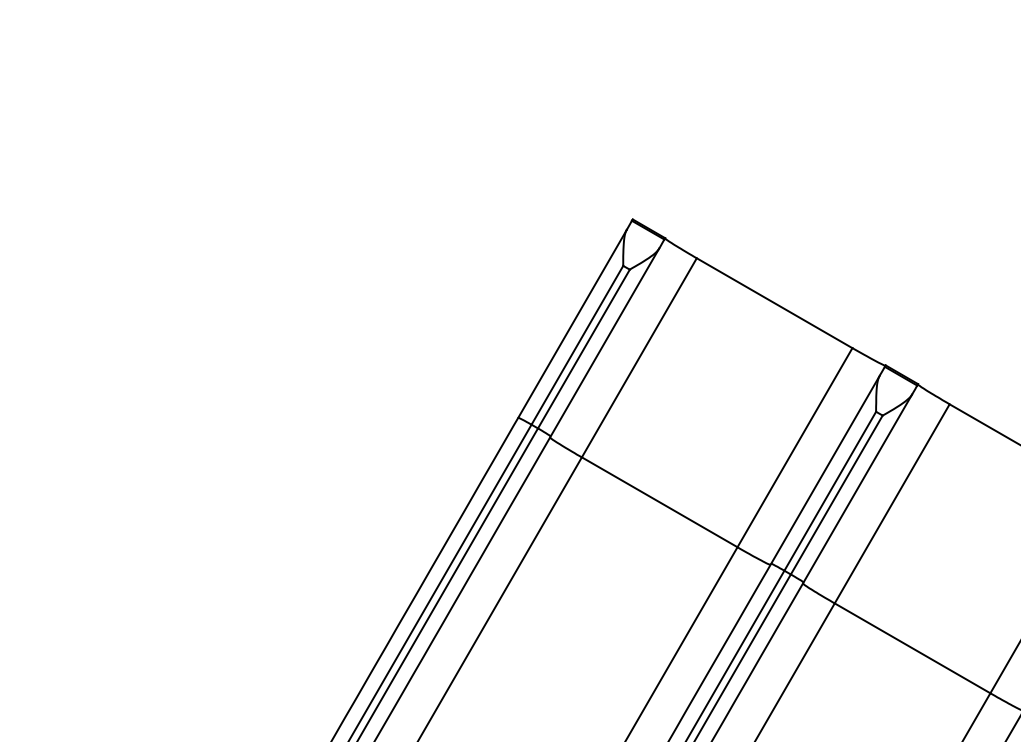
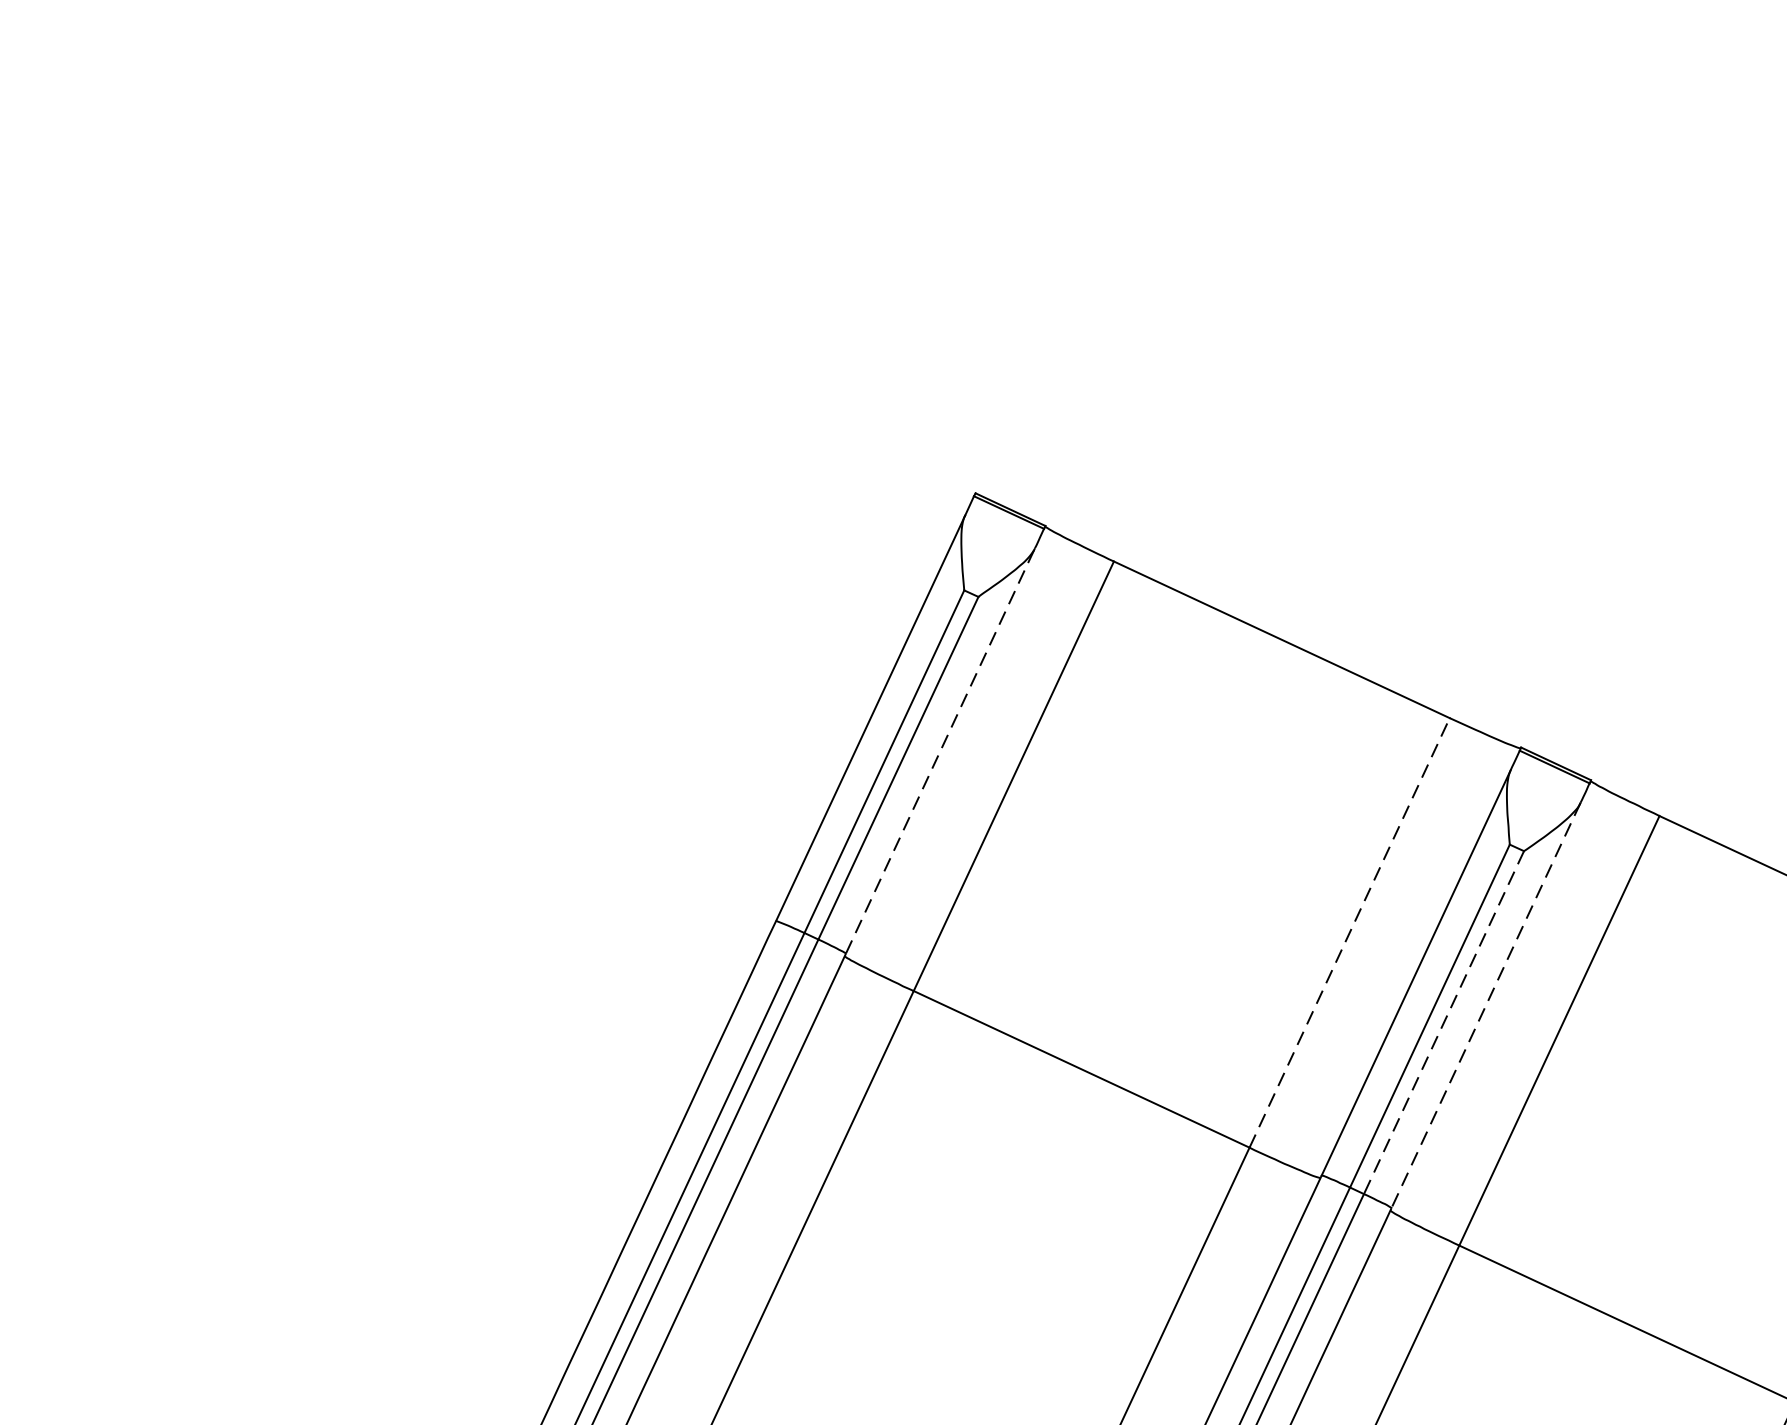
line: (605, 342) -> (941, 750), solid -> dashed
line: (794, 447) -> (1348, 932), solid -> dashed
line: (857, 488) -> (1485, 1005), solid -> dashed
line: (836, 495) -> (1443, 1023), solid -> dashed

